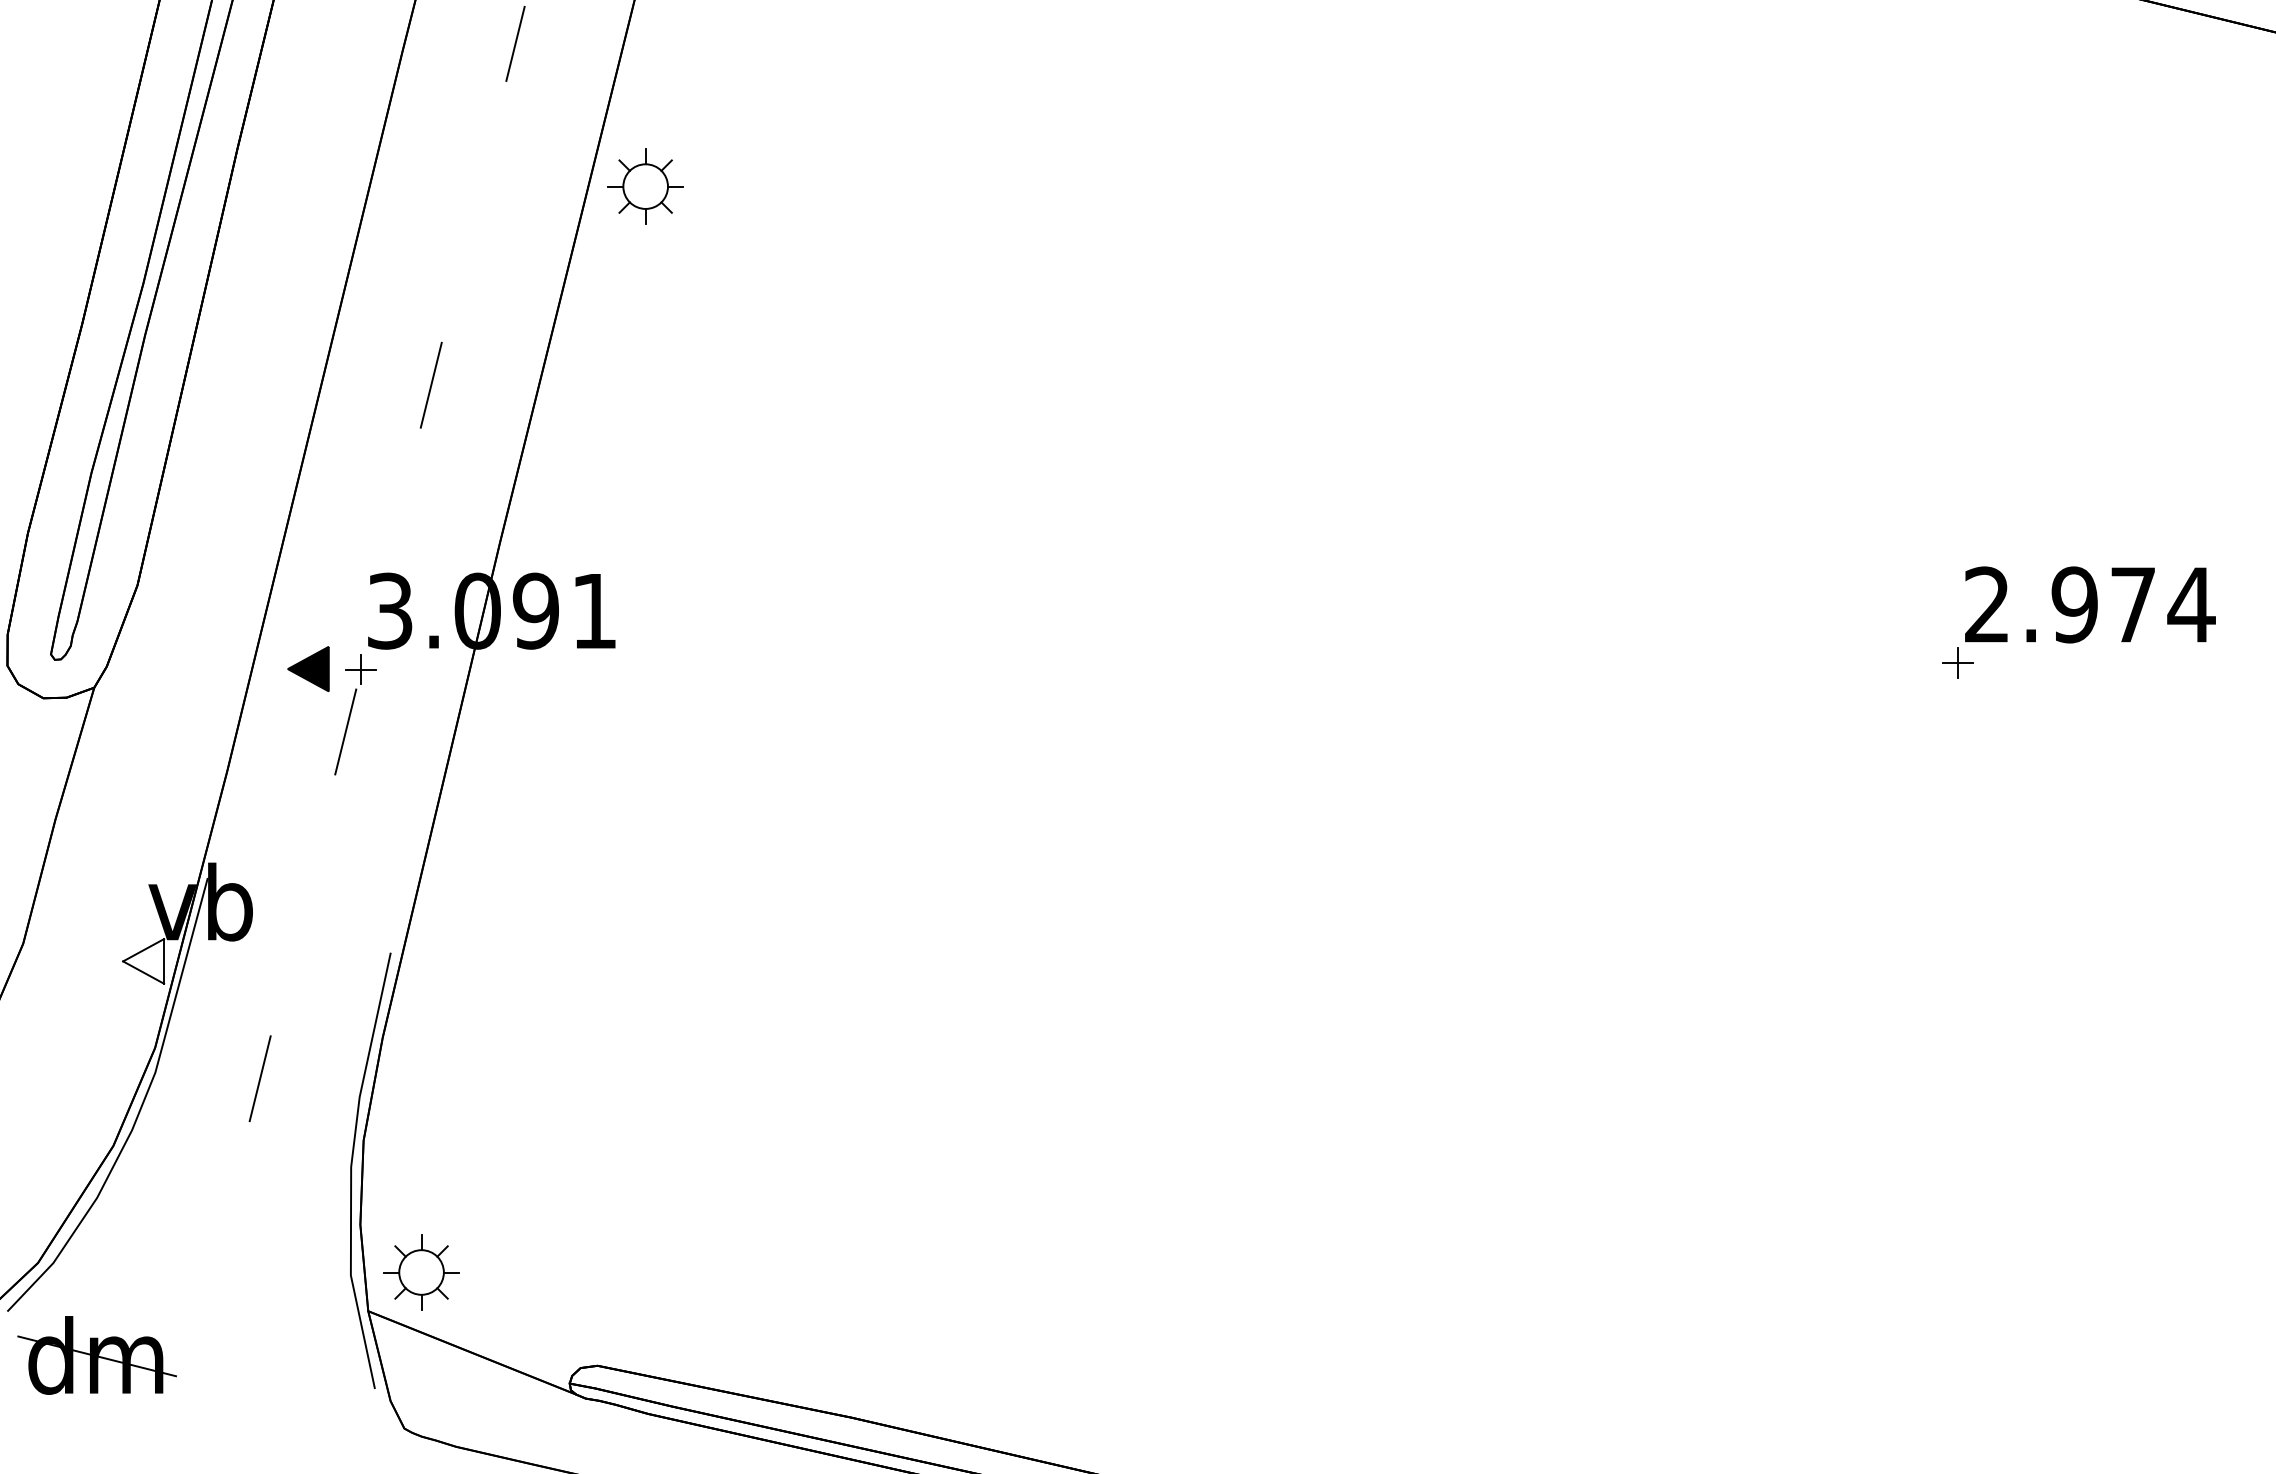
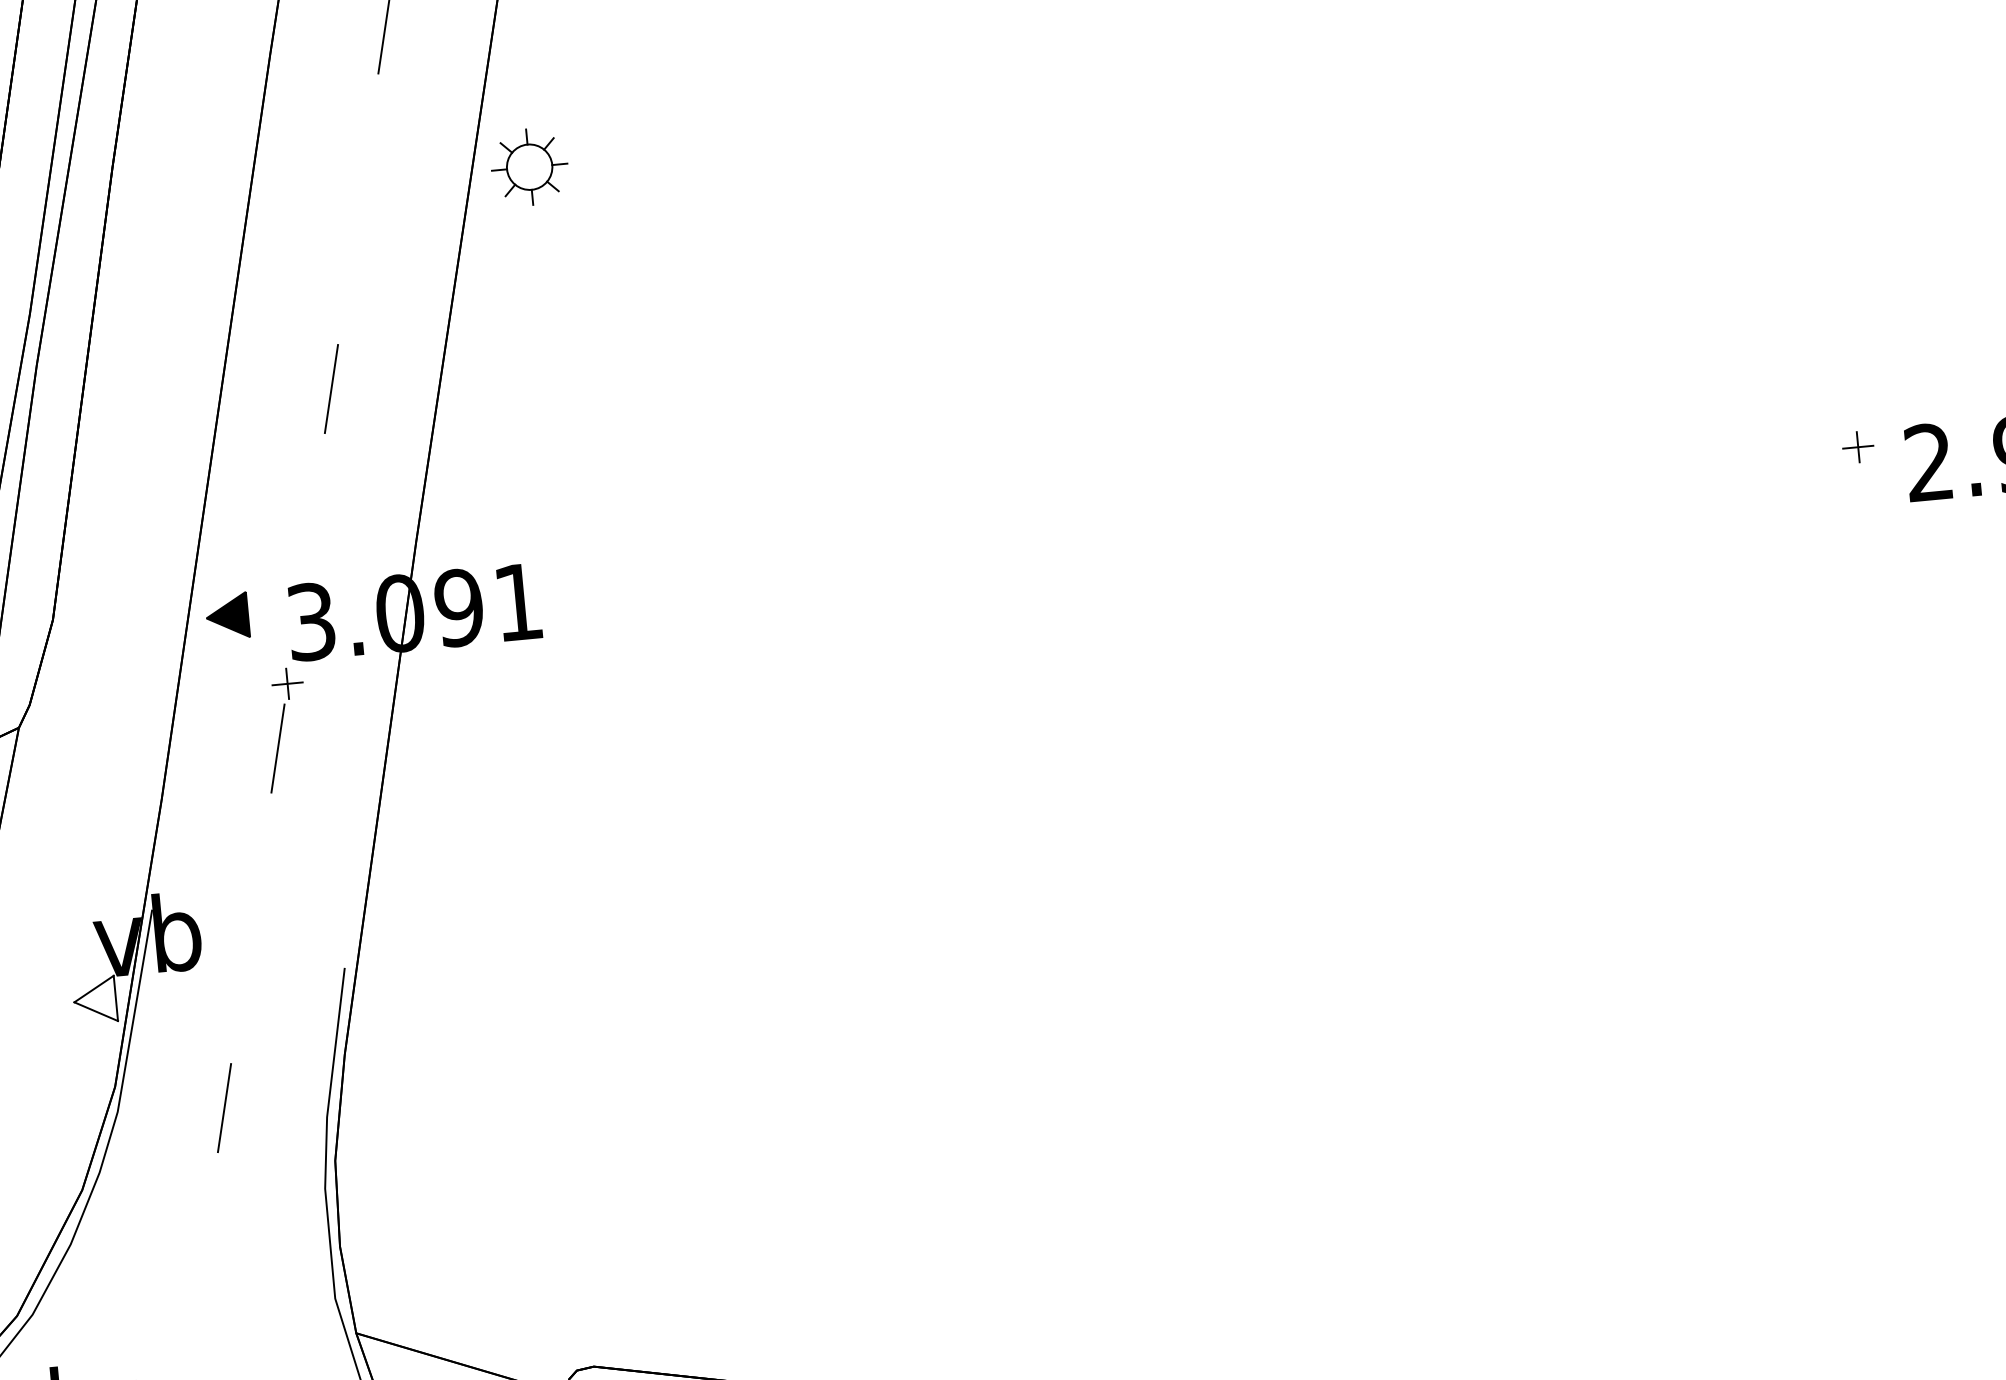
part: (1957, 662) -> (1857, 446), moved
part: (308, 669) -> (227, 616), moved
part: (421, 1272) -> (406, 1288), removed

